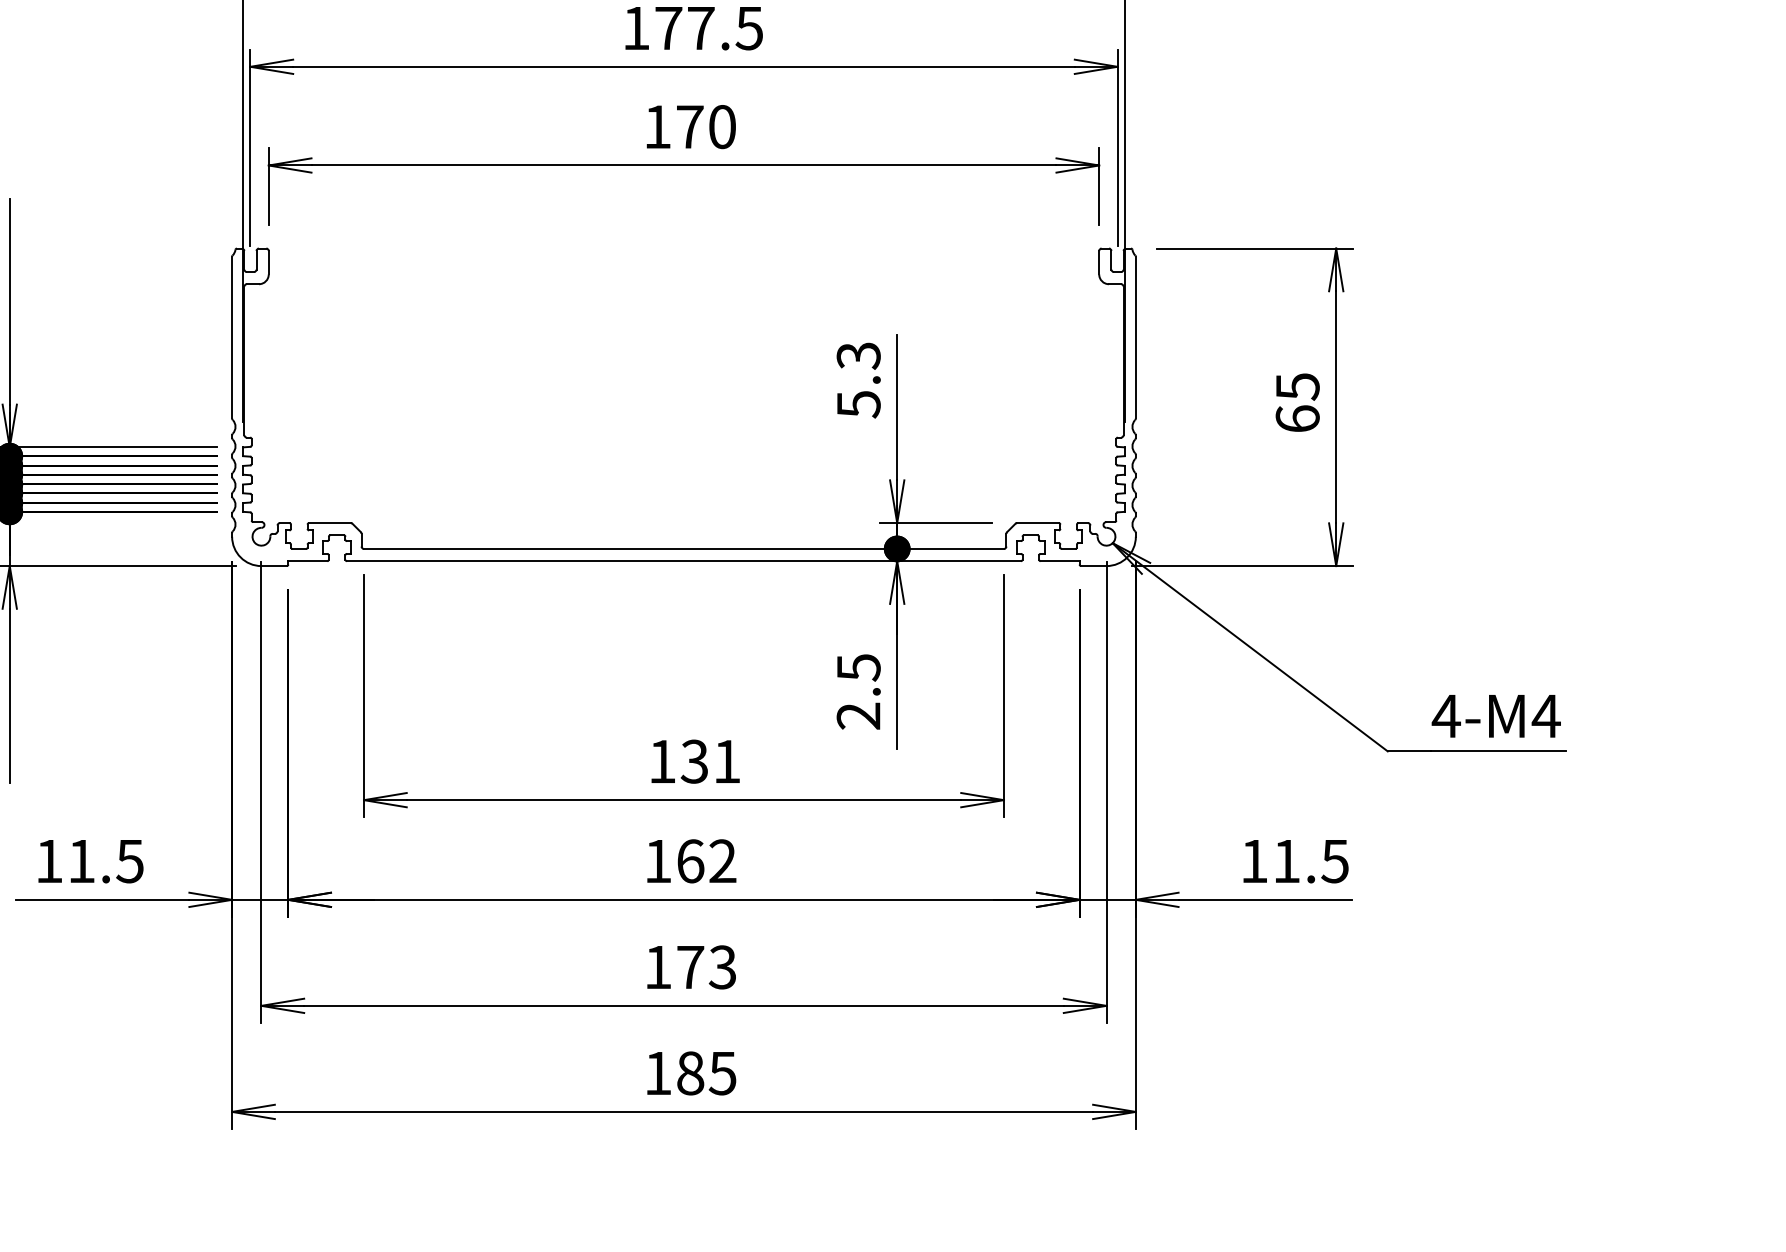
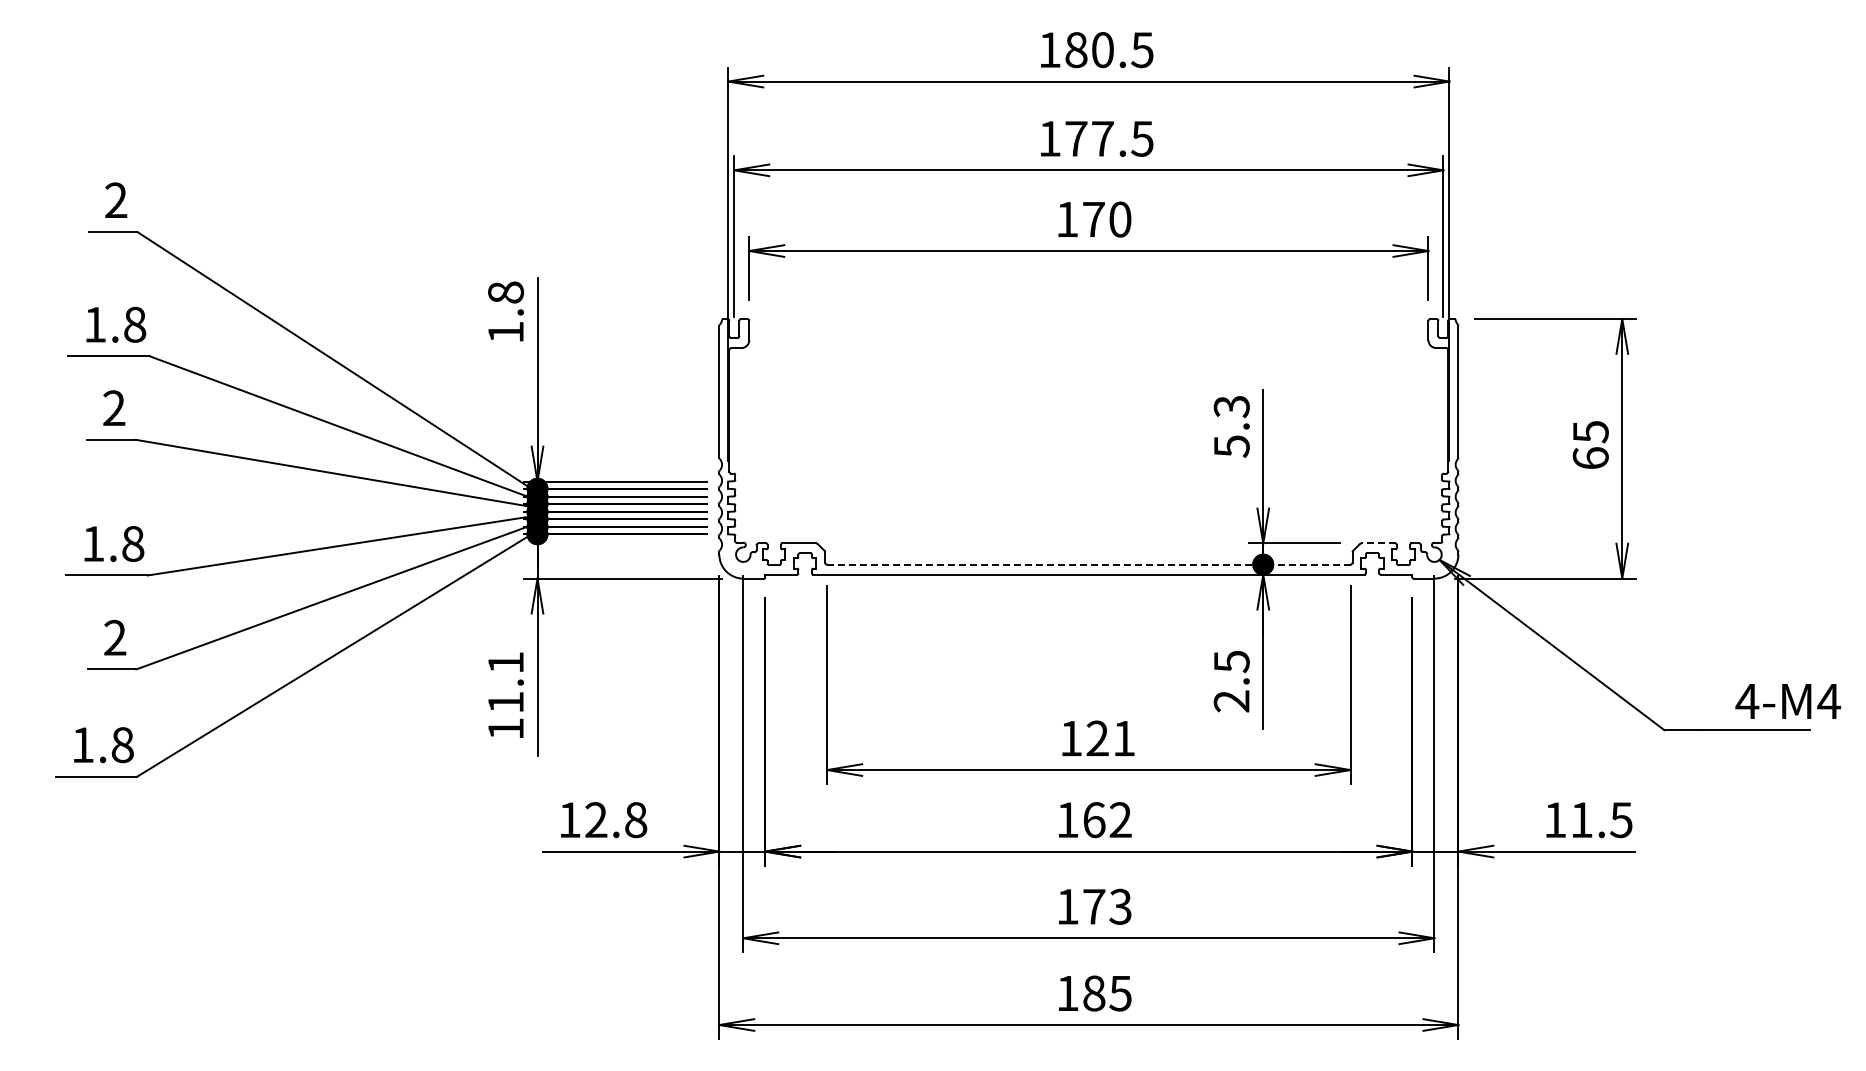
line: (1036, 523) -> (1377, 543), solid -> dashed
line: (683, 548) -> (1088, 564), solid -> dashed
text: (1496, 716) -> (1788, 701), moved
text: (694, 761) -> (1097, 738), 131 -> 121
text: (106, 861) -> (616, 820), 11.5 -> 12.8

